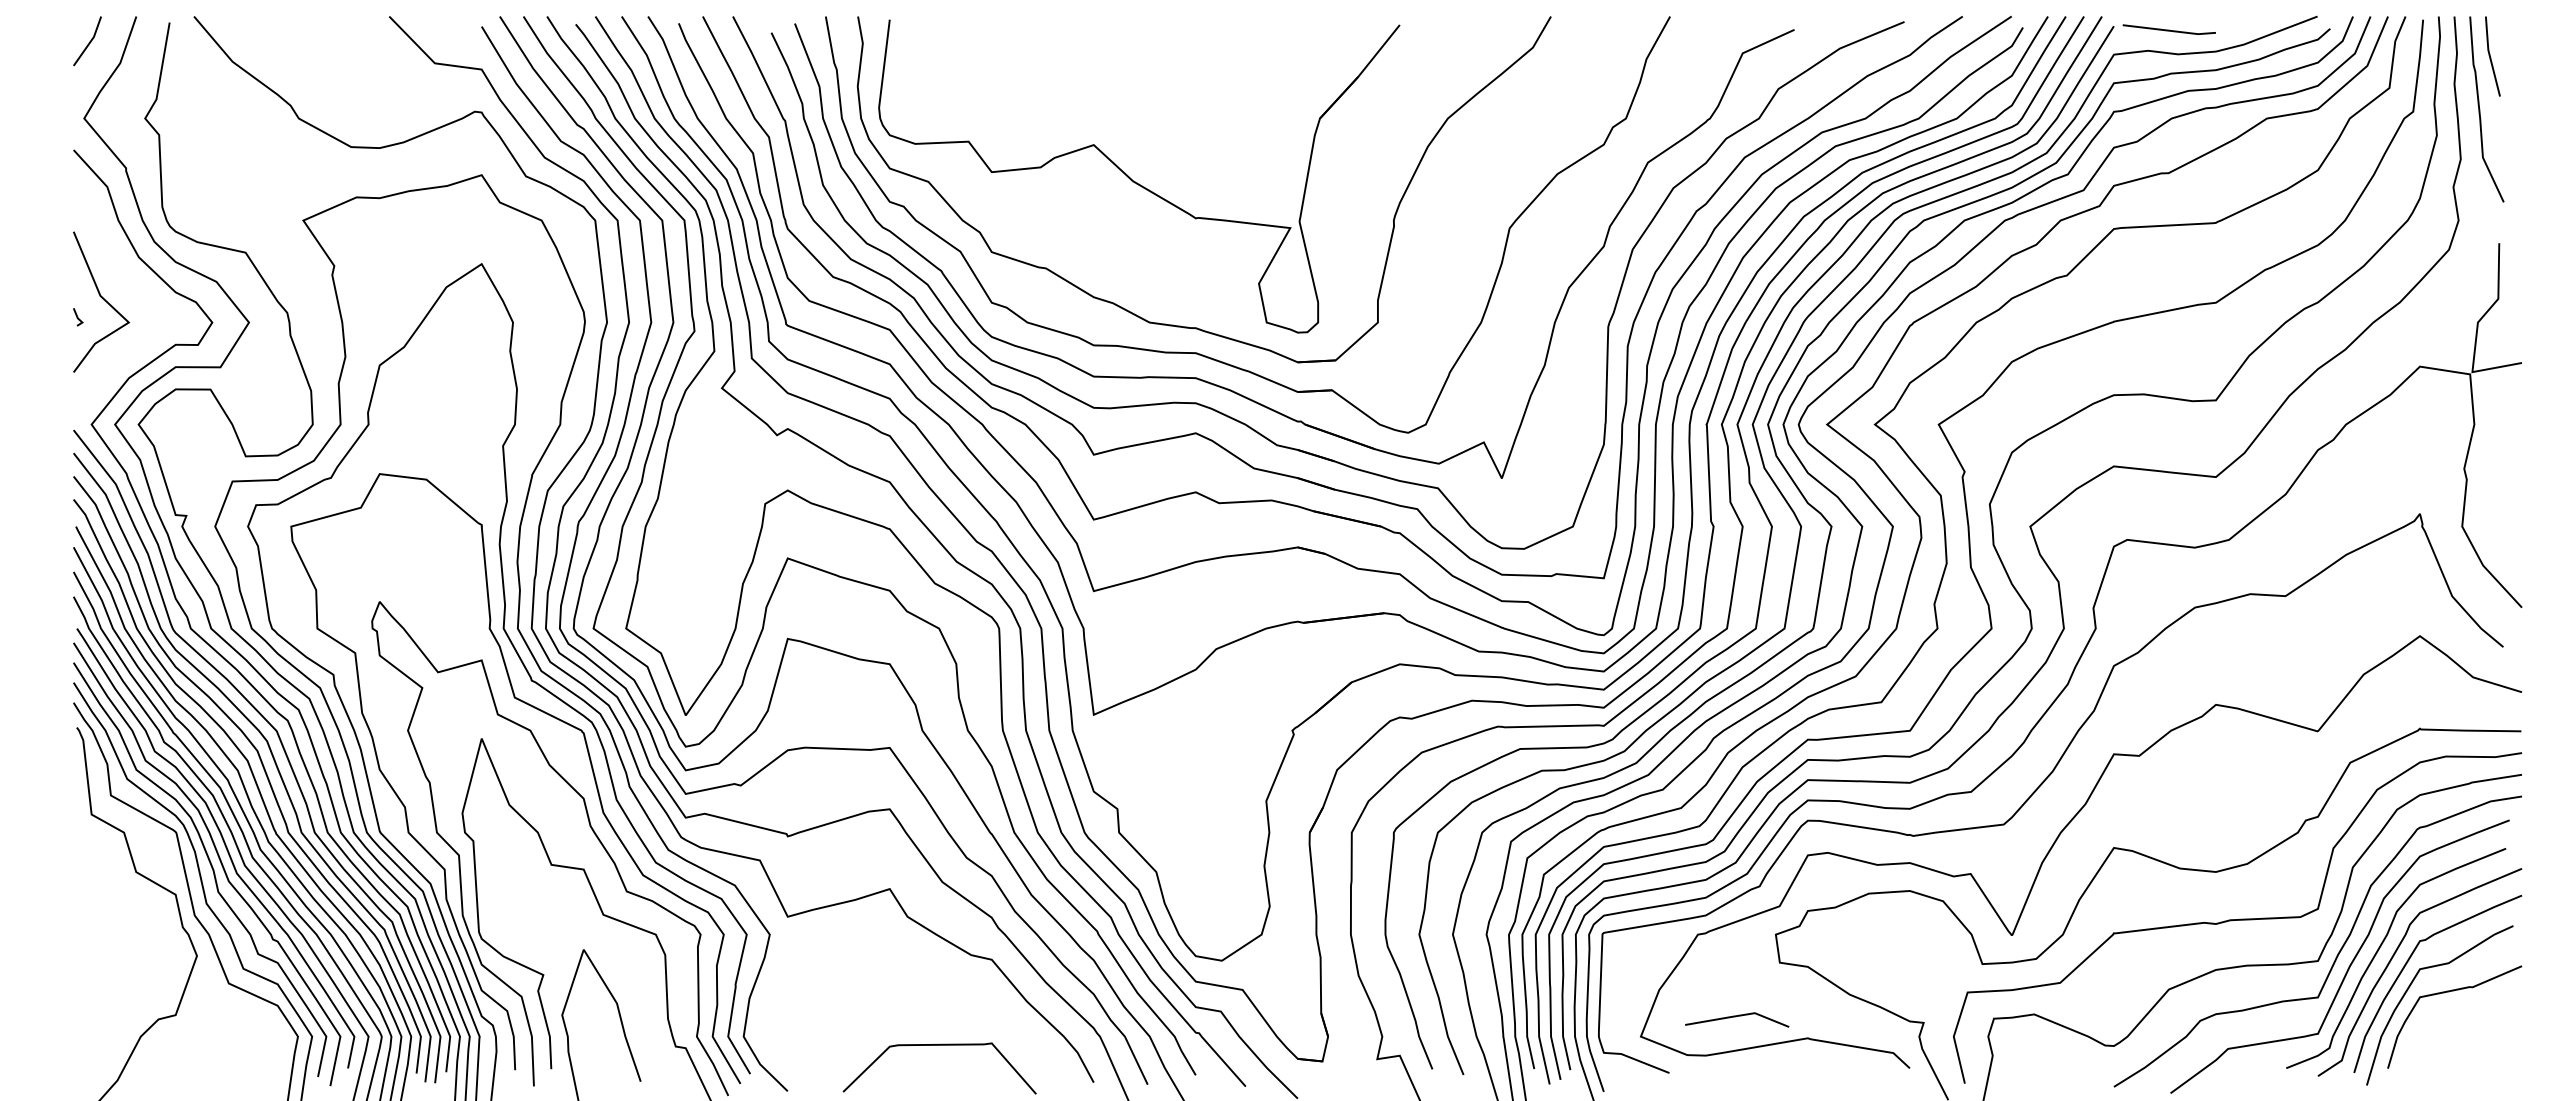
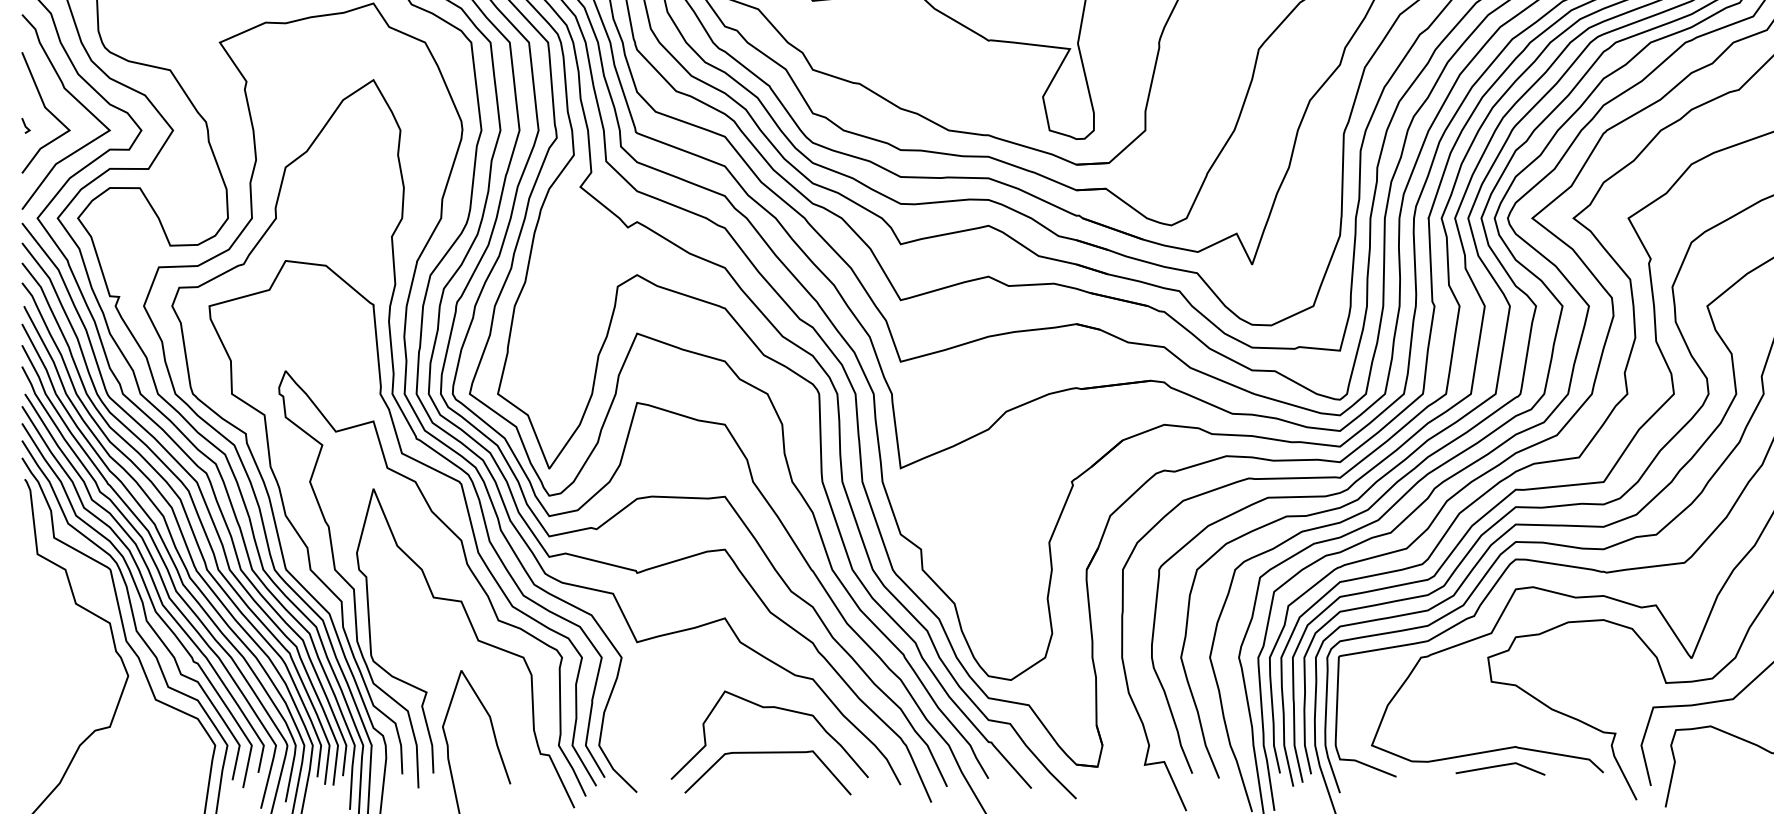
curve: (136, 287) -> (76, 100), added
curve: (941, 993) -> (769, 708), added
line: (1736, 1017) -> (1499, 766), moved

